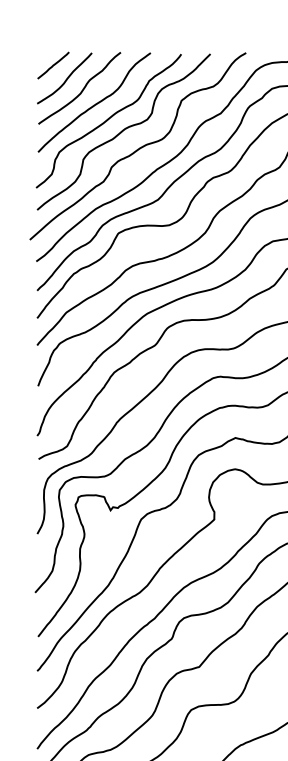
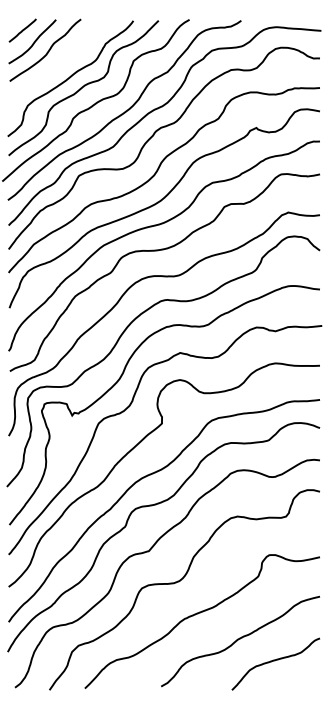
curve: (94, 103) -> (58, 63), removed

